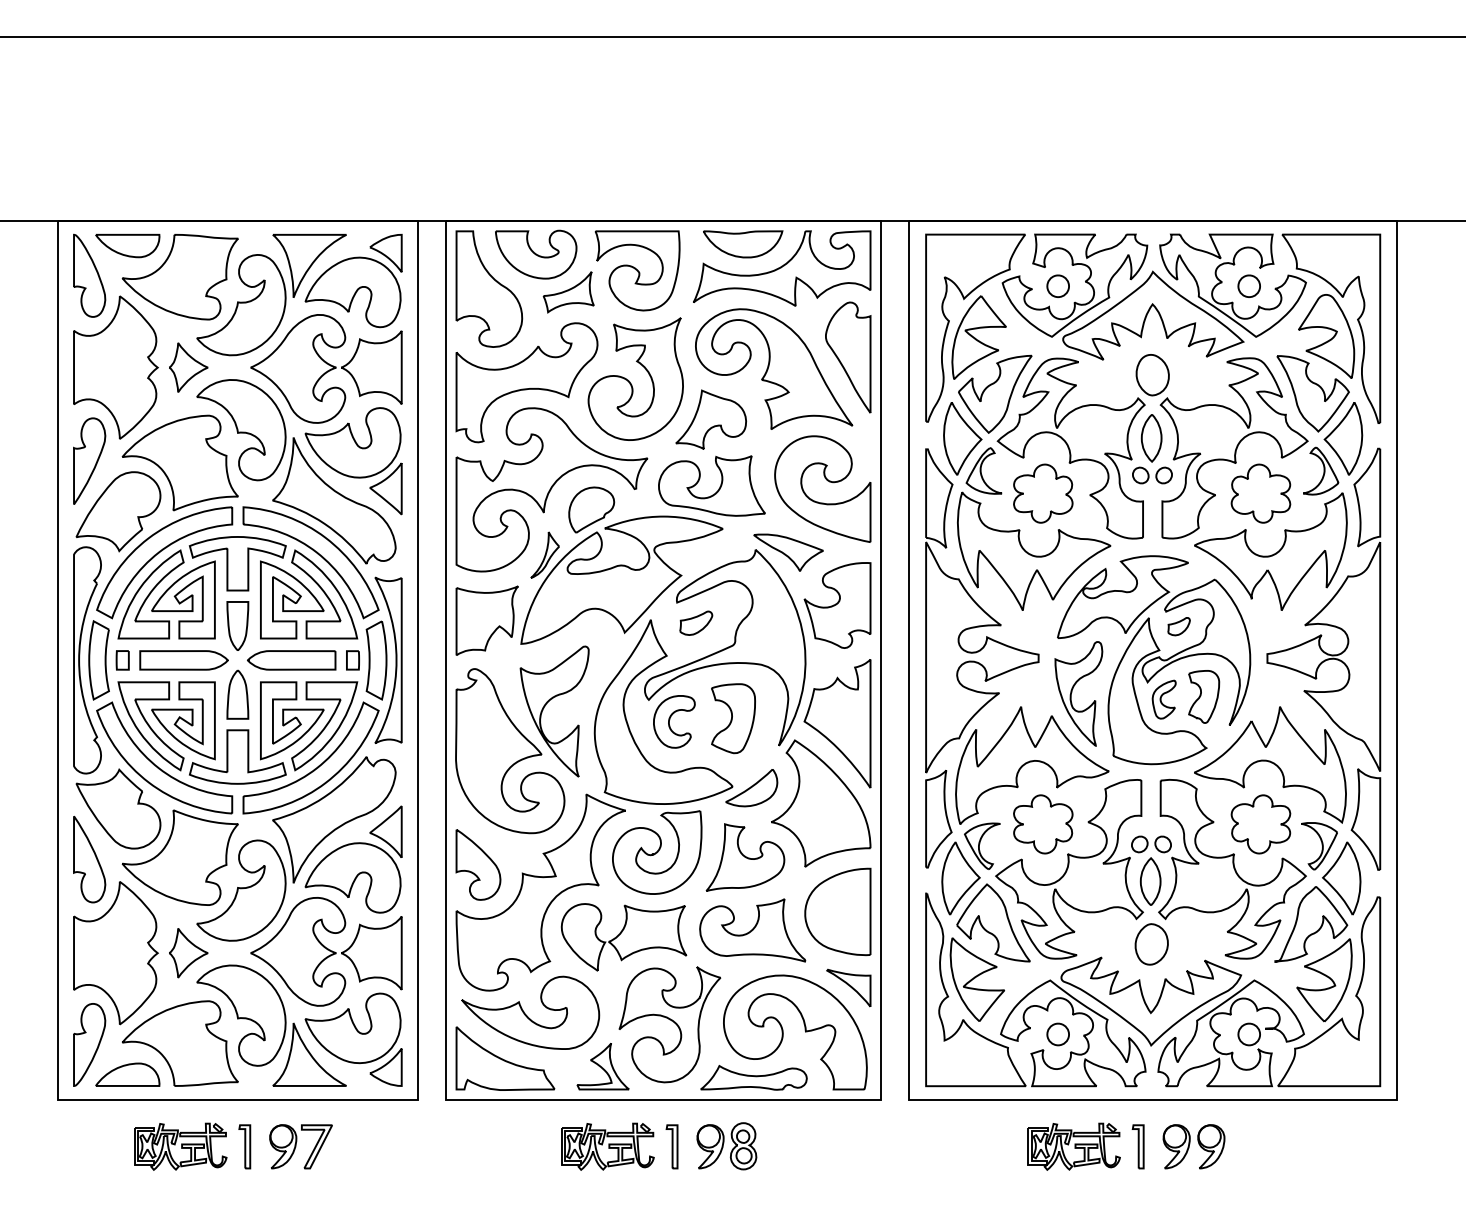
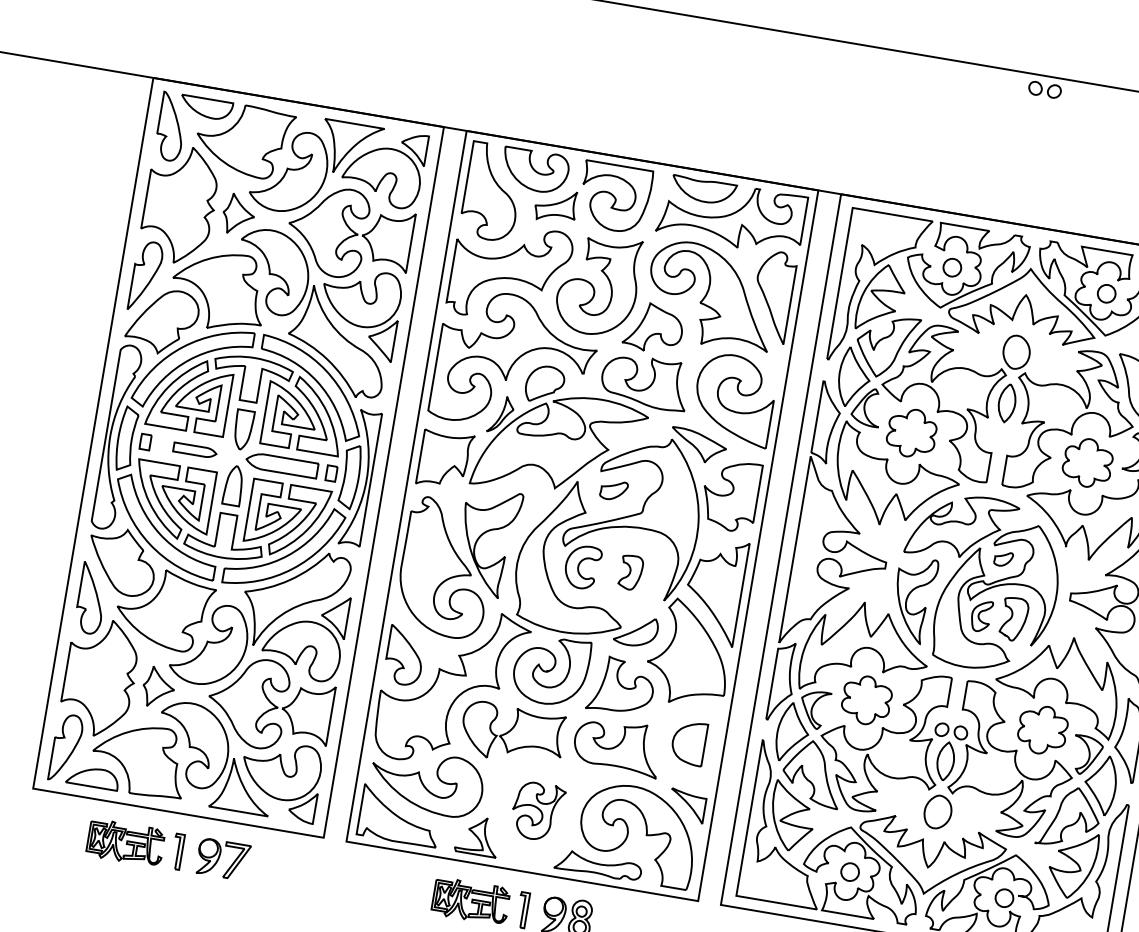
part: (1152, 475) -> (1044, 89), moved
part: (183, 660) -> (194, 450), size x0.6
part: (733, 718) -> (631, 572), size x0.6
part: (837, 911) -> (688, 742), size x0.6
part: (669, 1024) -> (537, 810), size x0.6

